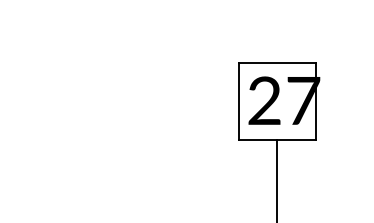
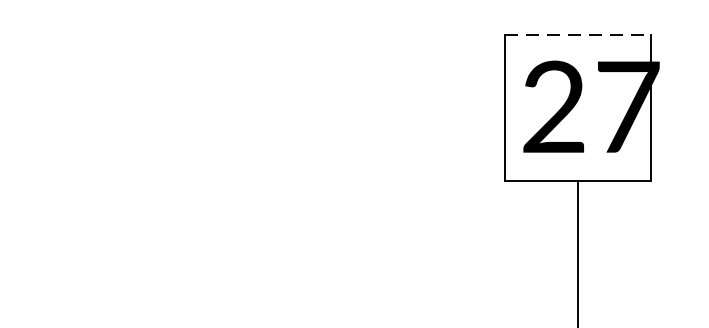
line: (277, 63) -> (578, 36), solid -> dashed

